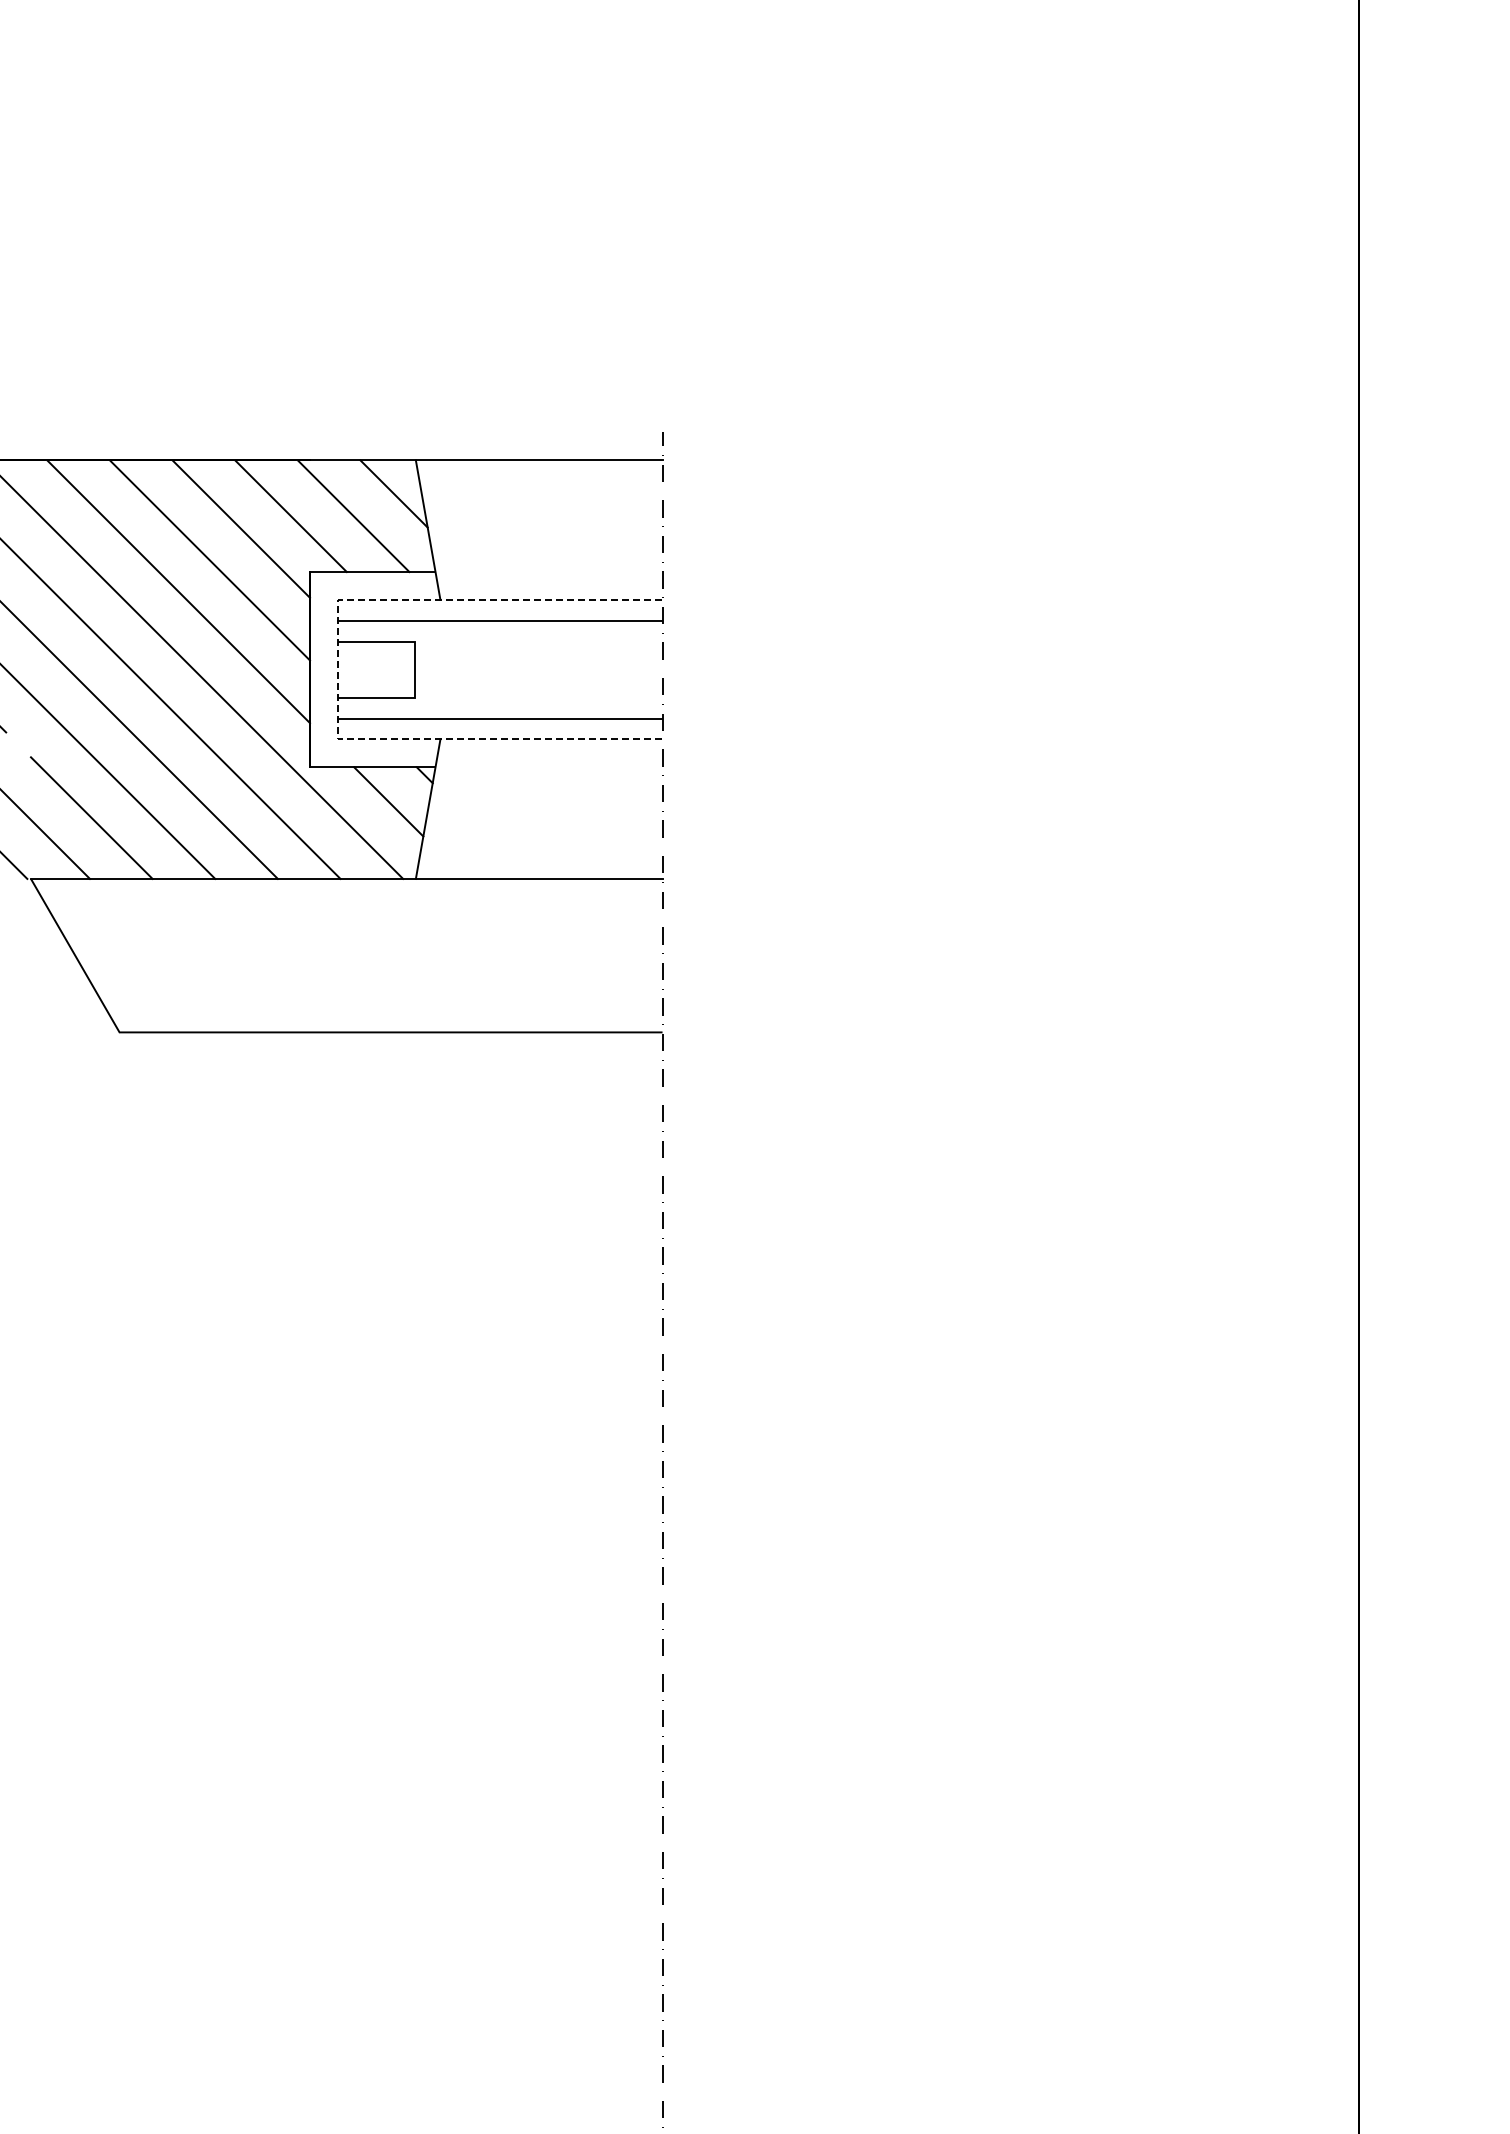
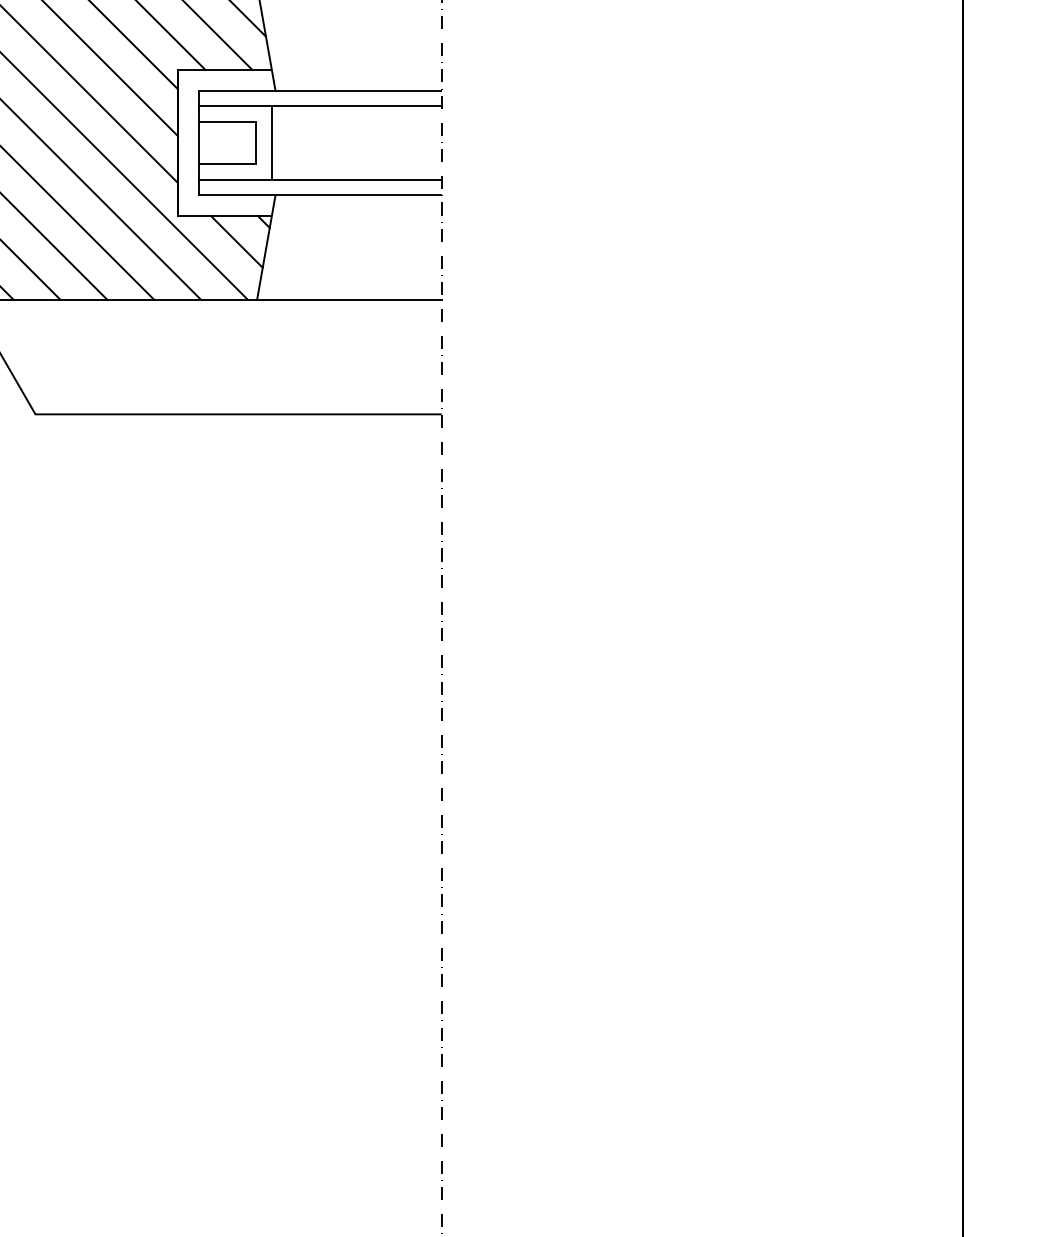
line: (337, 669) -> (198, 142), dashed -> solid
line: (435, 669) -> (271, 142), added

